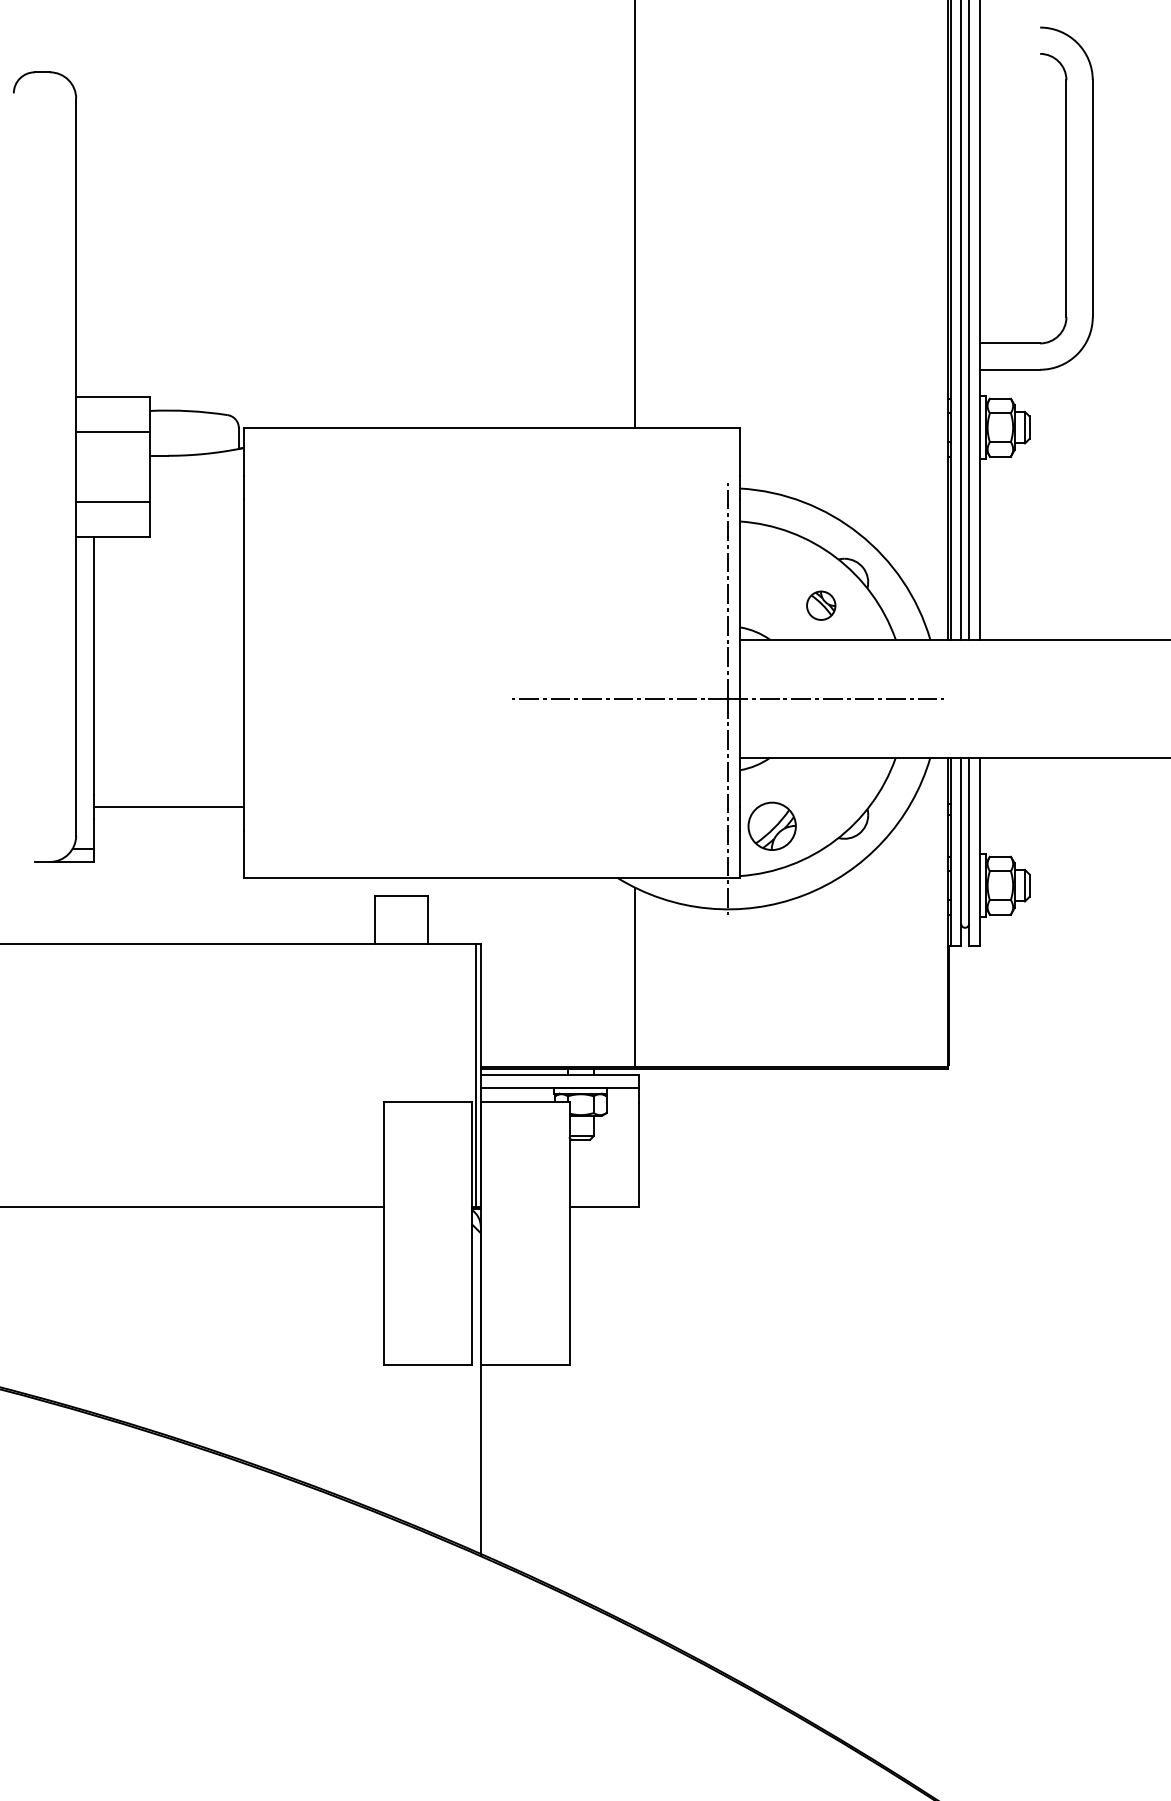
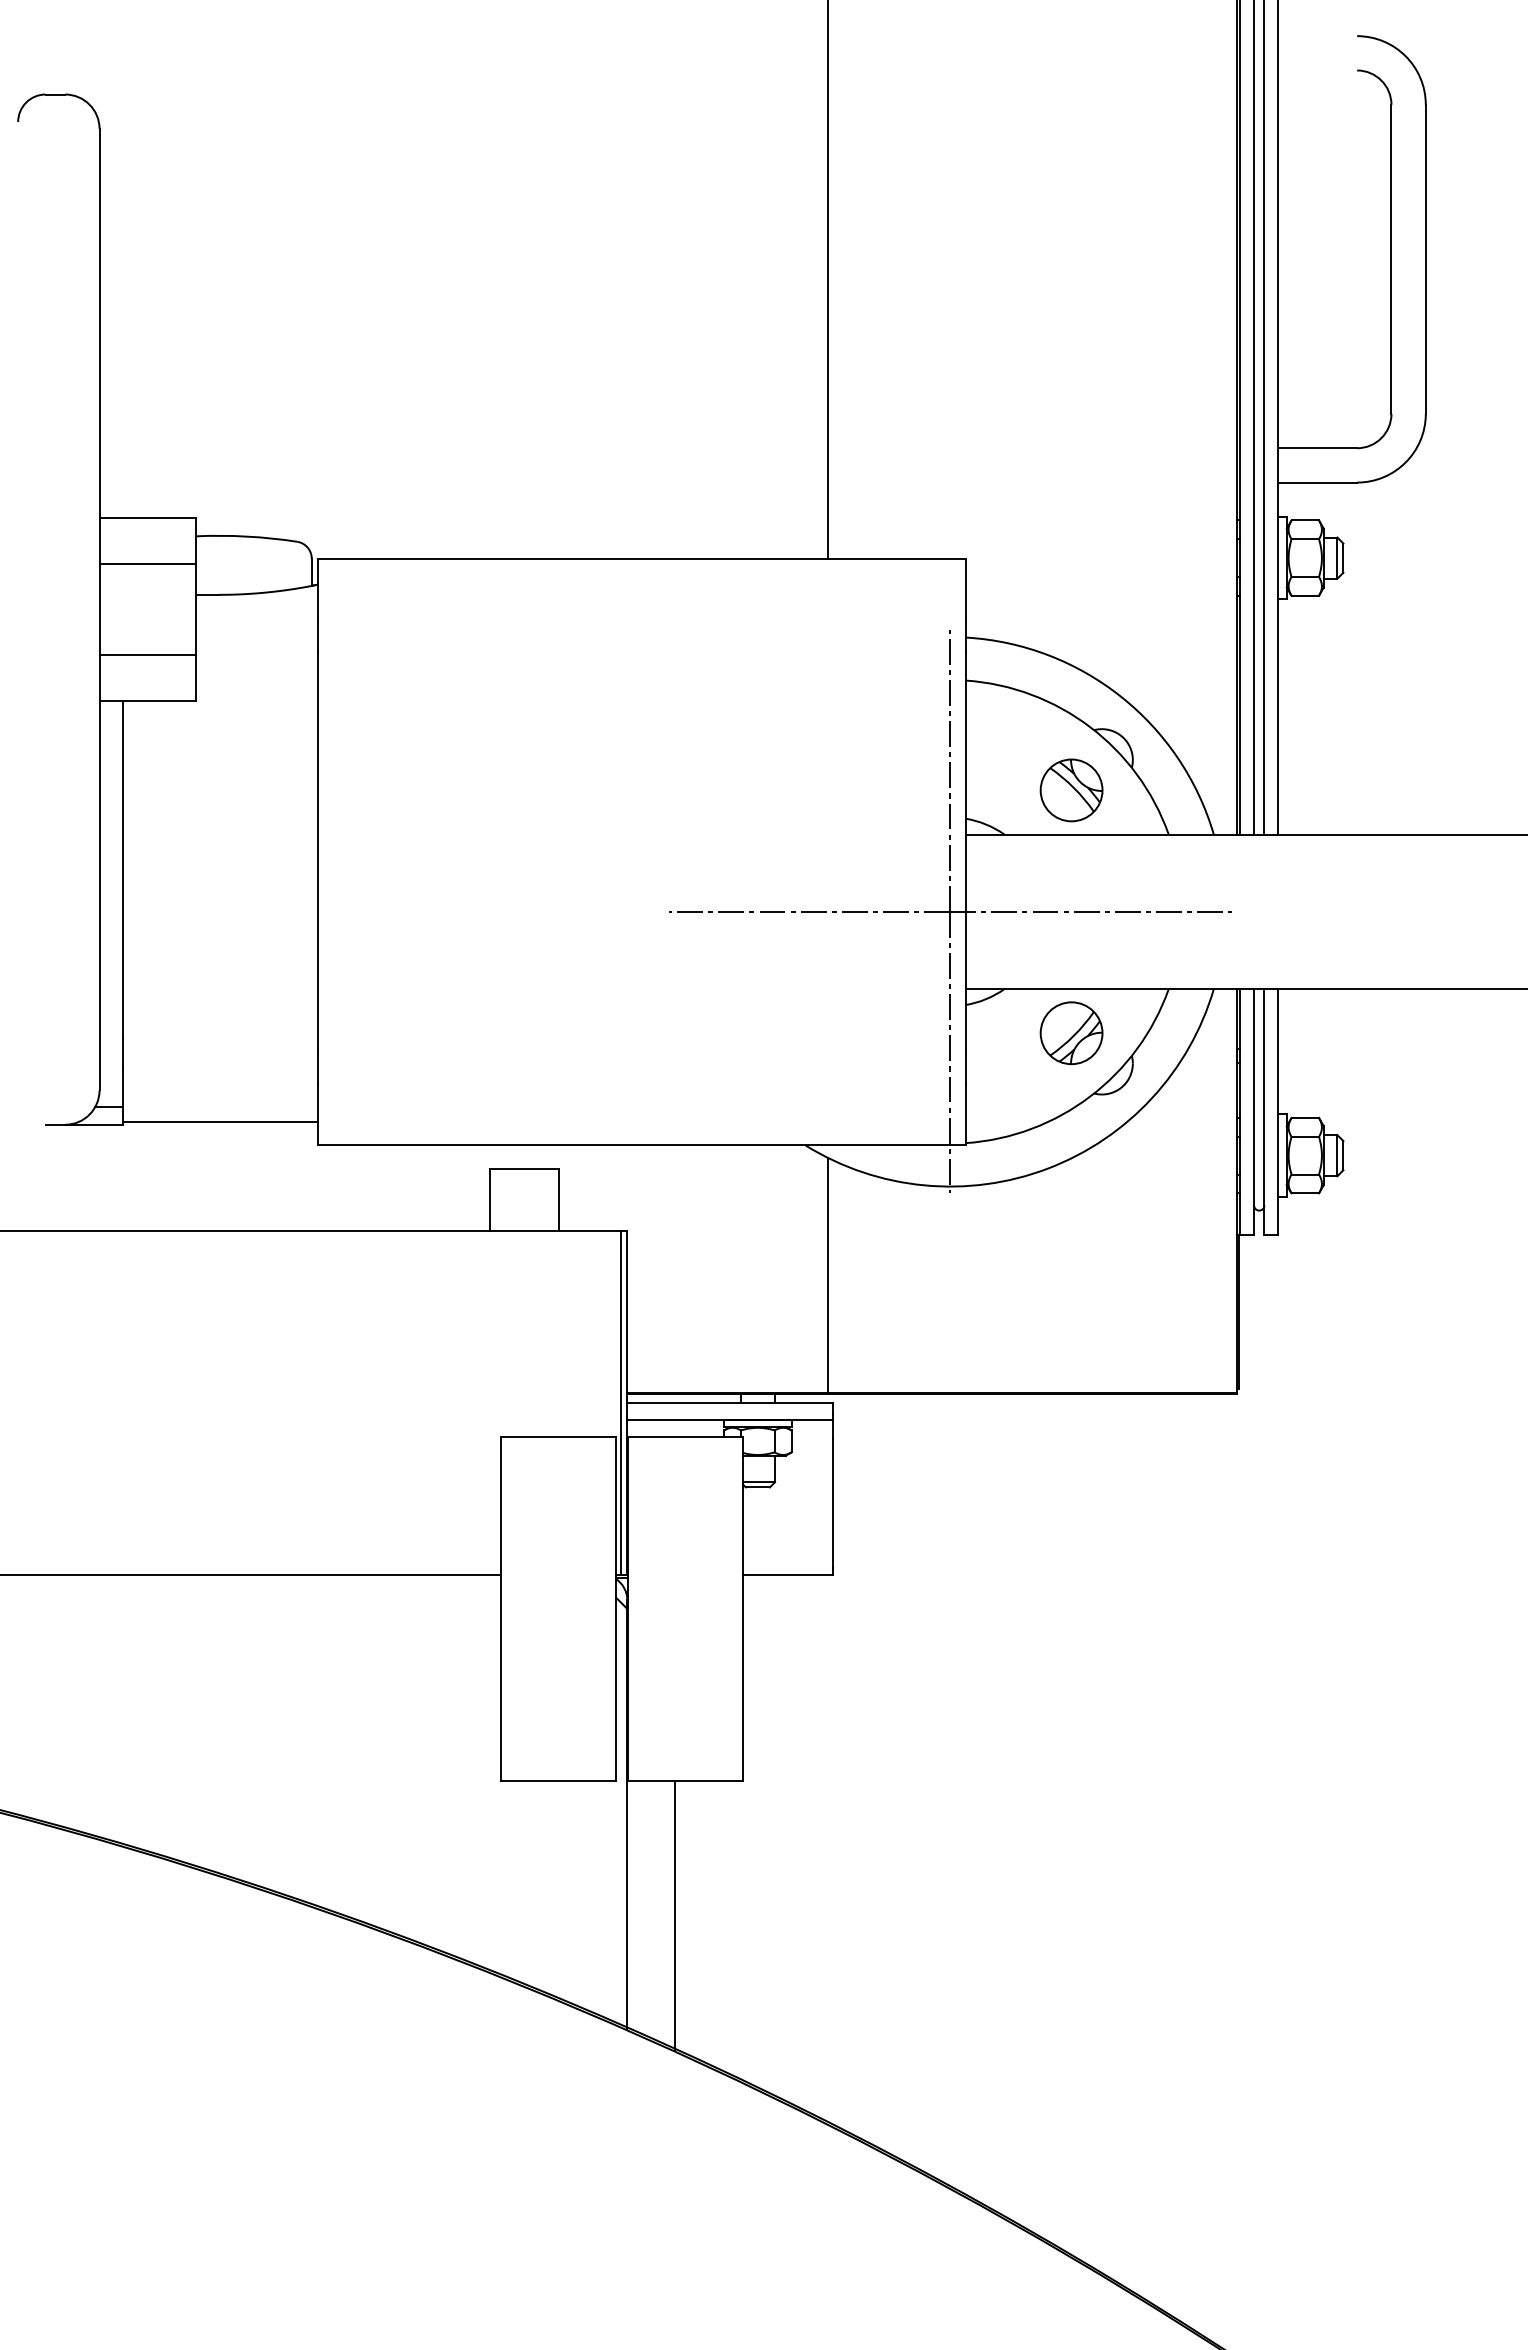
part: (821, 605) -> (1071, 790), size x1.67
line: (168, 807) -> (220, 1122), moved
part: (772, 826) -> (1071, 1033), moved
line: (517, 1468) -> (675, 1915), added

